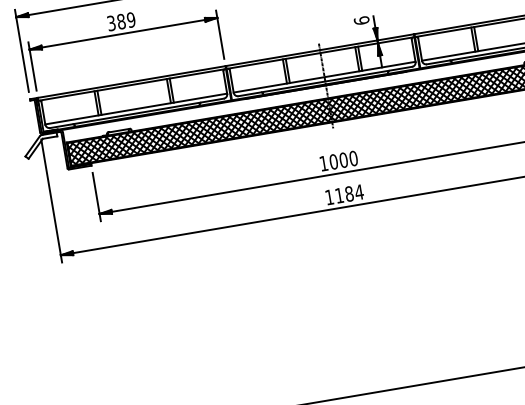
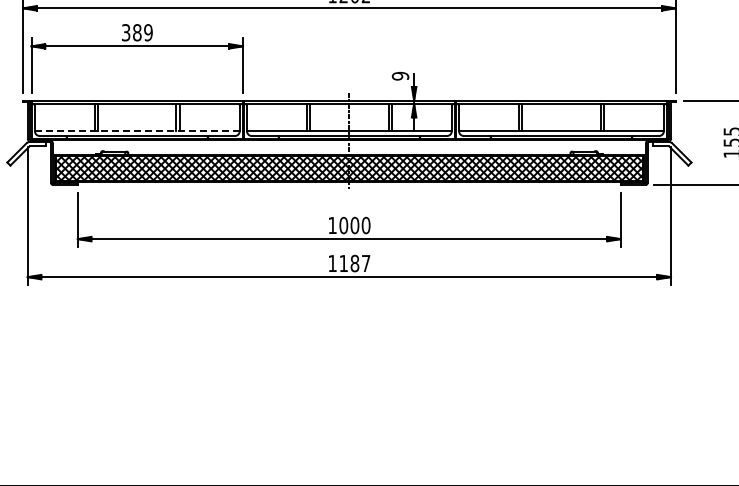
text: (361, 20) -> (400, 75), 6 -> 9
line: (136, 109) -> (137, 131), solid -> dashed
text: (358, 192) -> (365, 263), 1184 -> 1187

